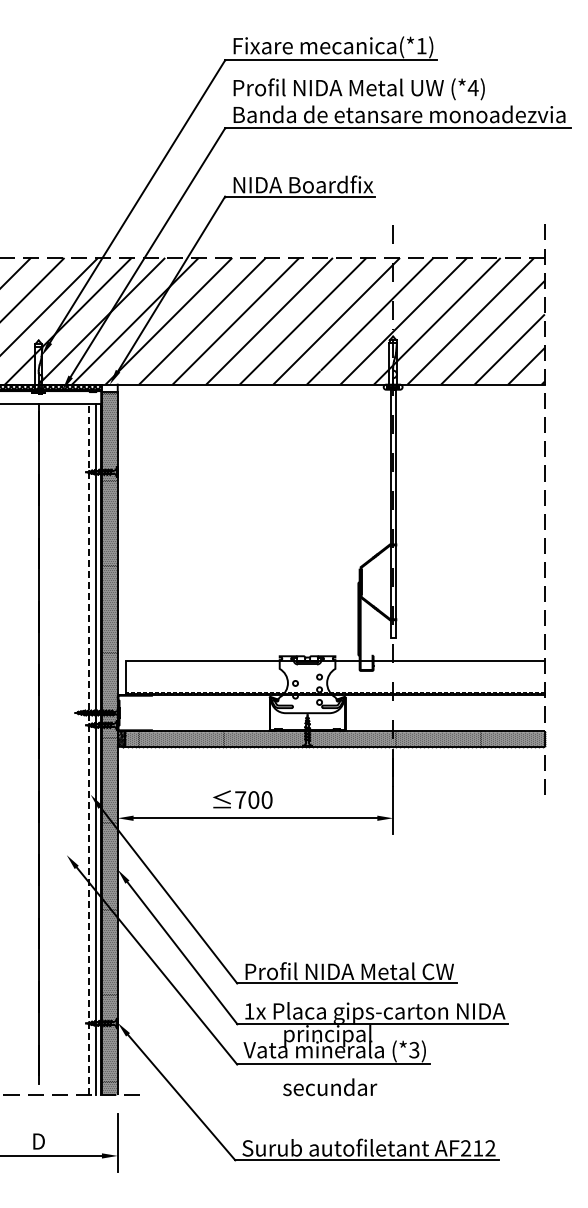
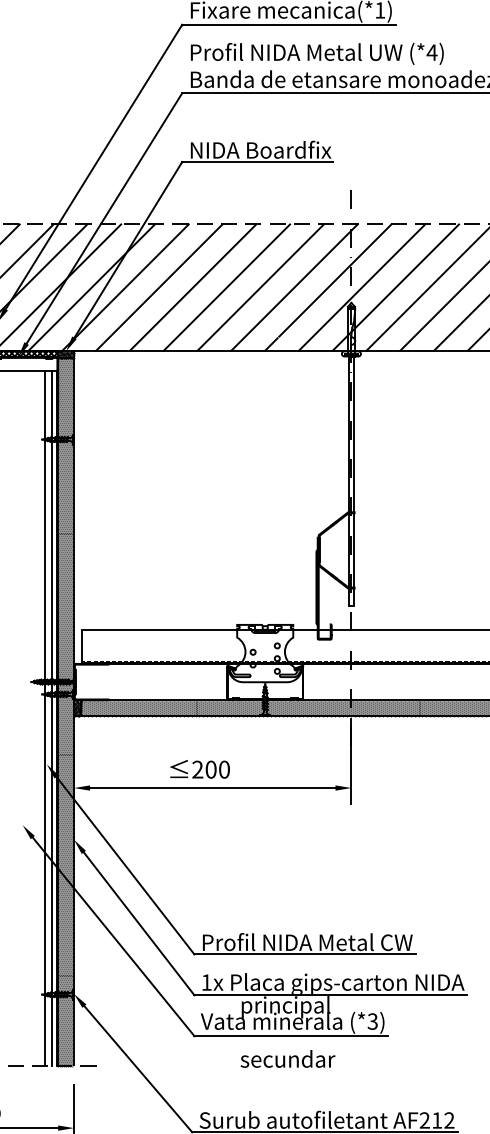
hatch: (109, 387) -> (65, 354), added
line: (88, 748) -> (44, 717), dashed -> solid
text: (240, 799) -> (197, 769), 700 -> 200

